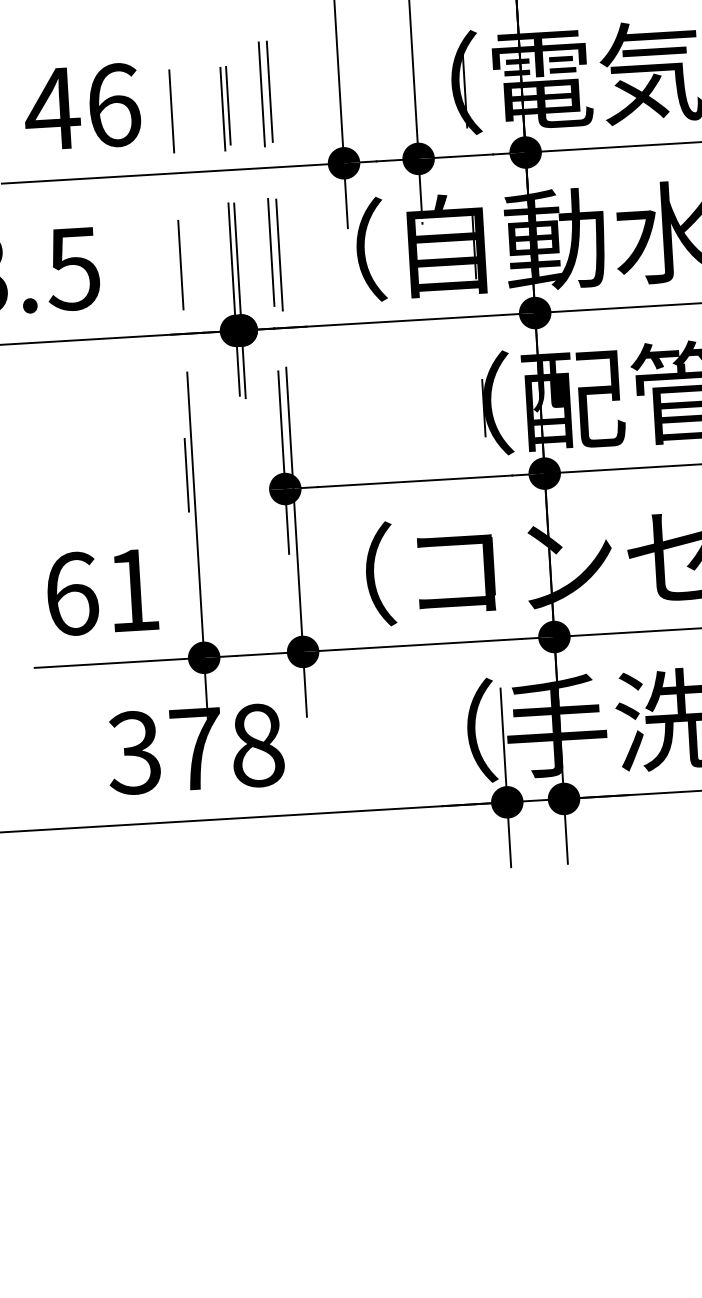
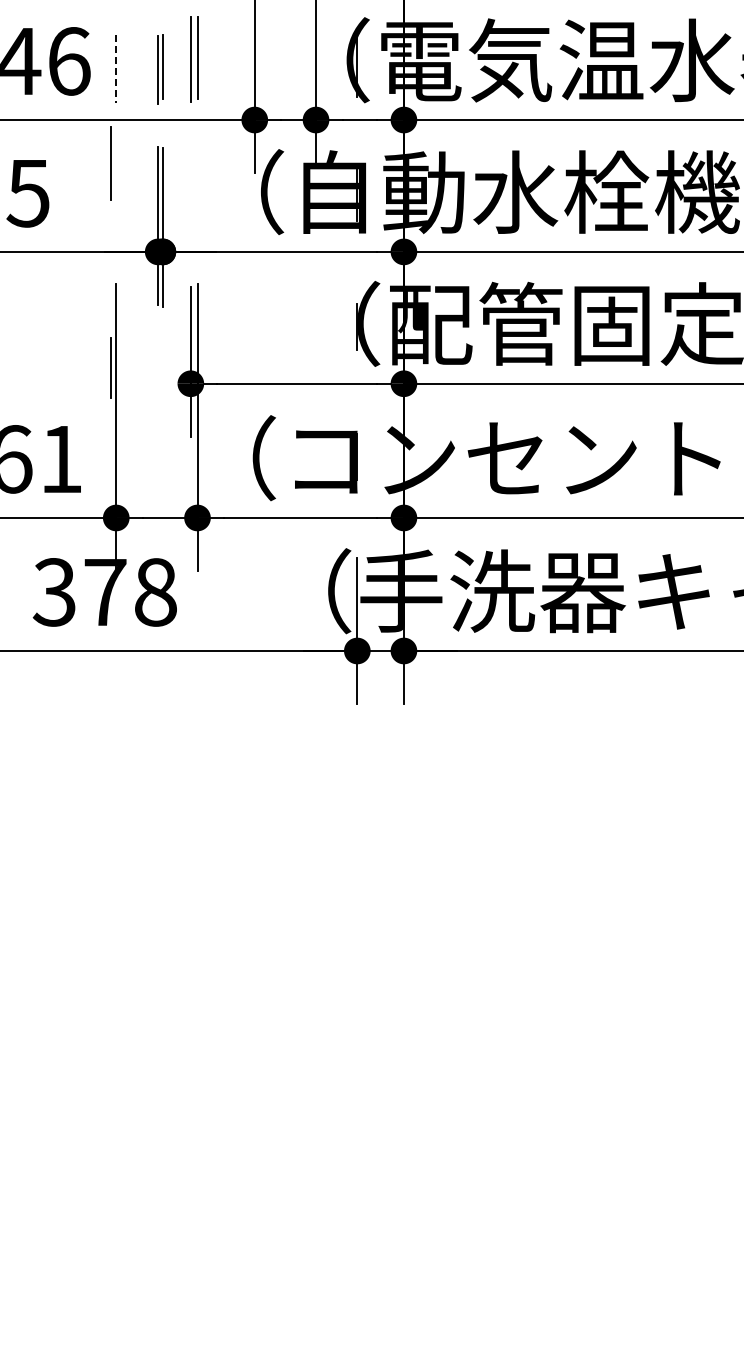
line: (172, 111) -> (116, 69), solid -> dashed
part: (275, 254) -> (194, 191), removed
line: (179, 265) -> (110, 163), moved

